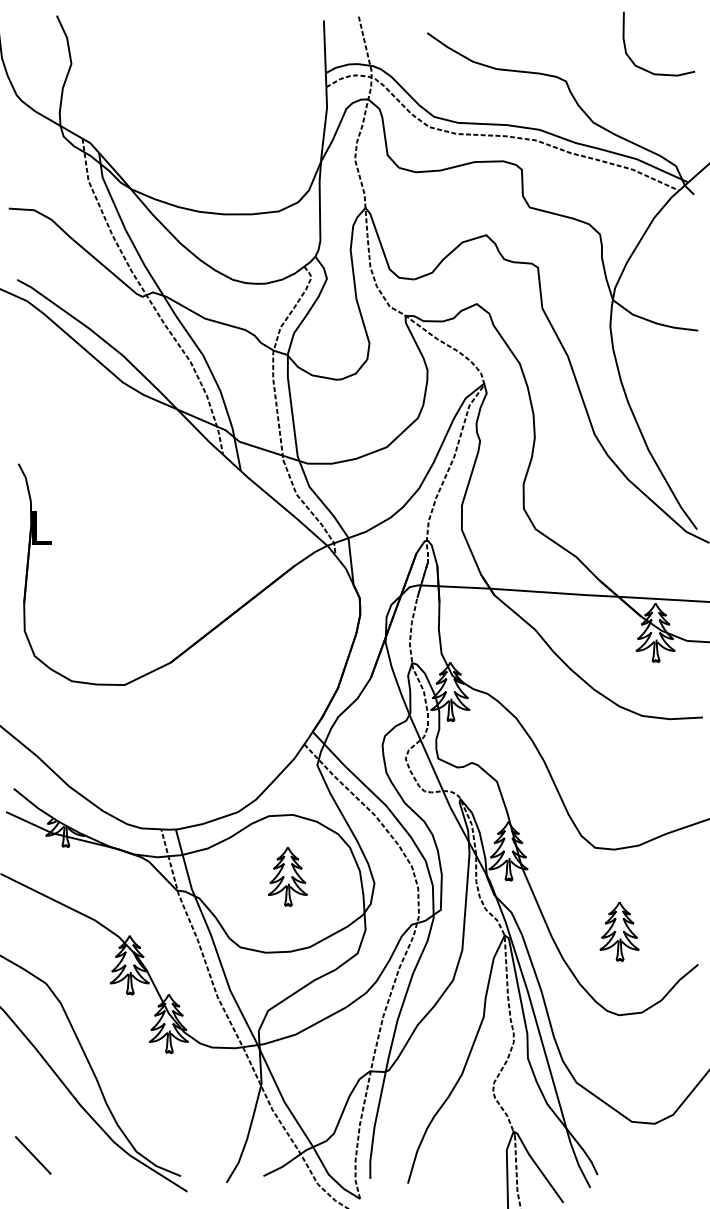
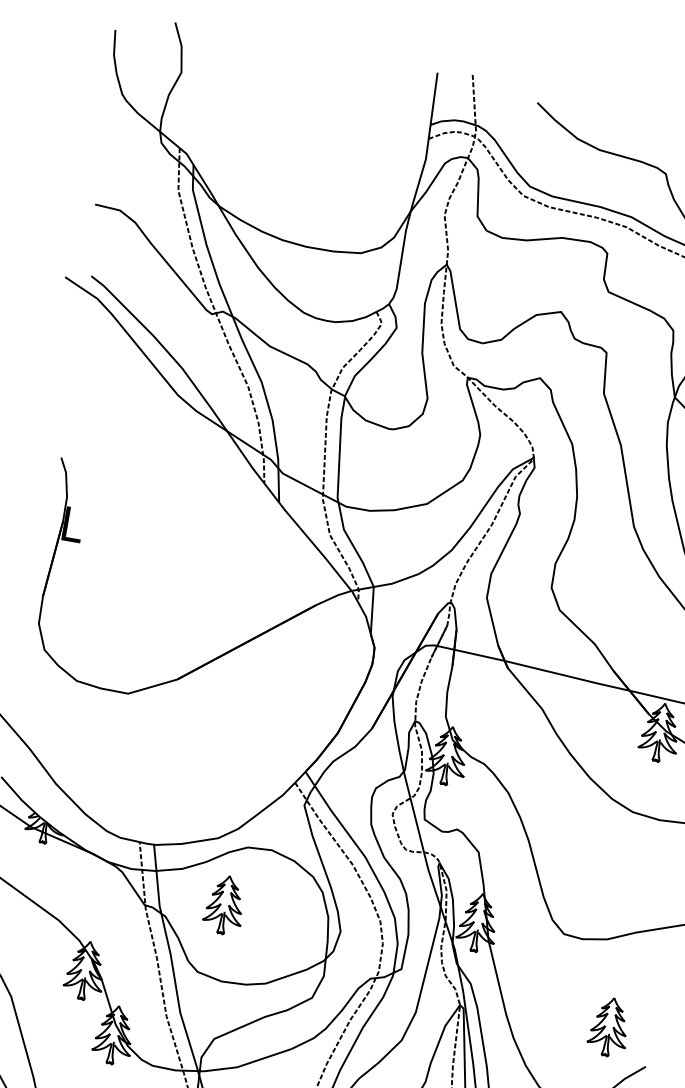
part: (287, 877) -> (224, 905), moved
part: (619, 931) -> (609, 1026), moved

